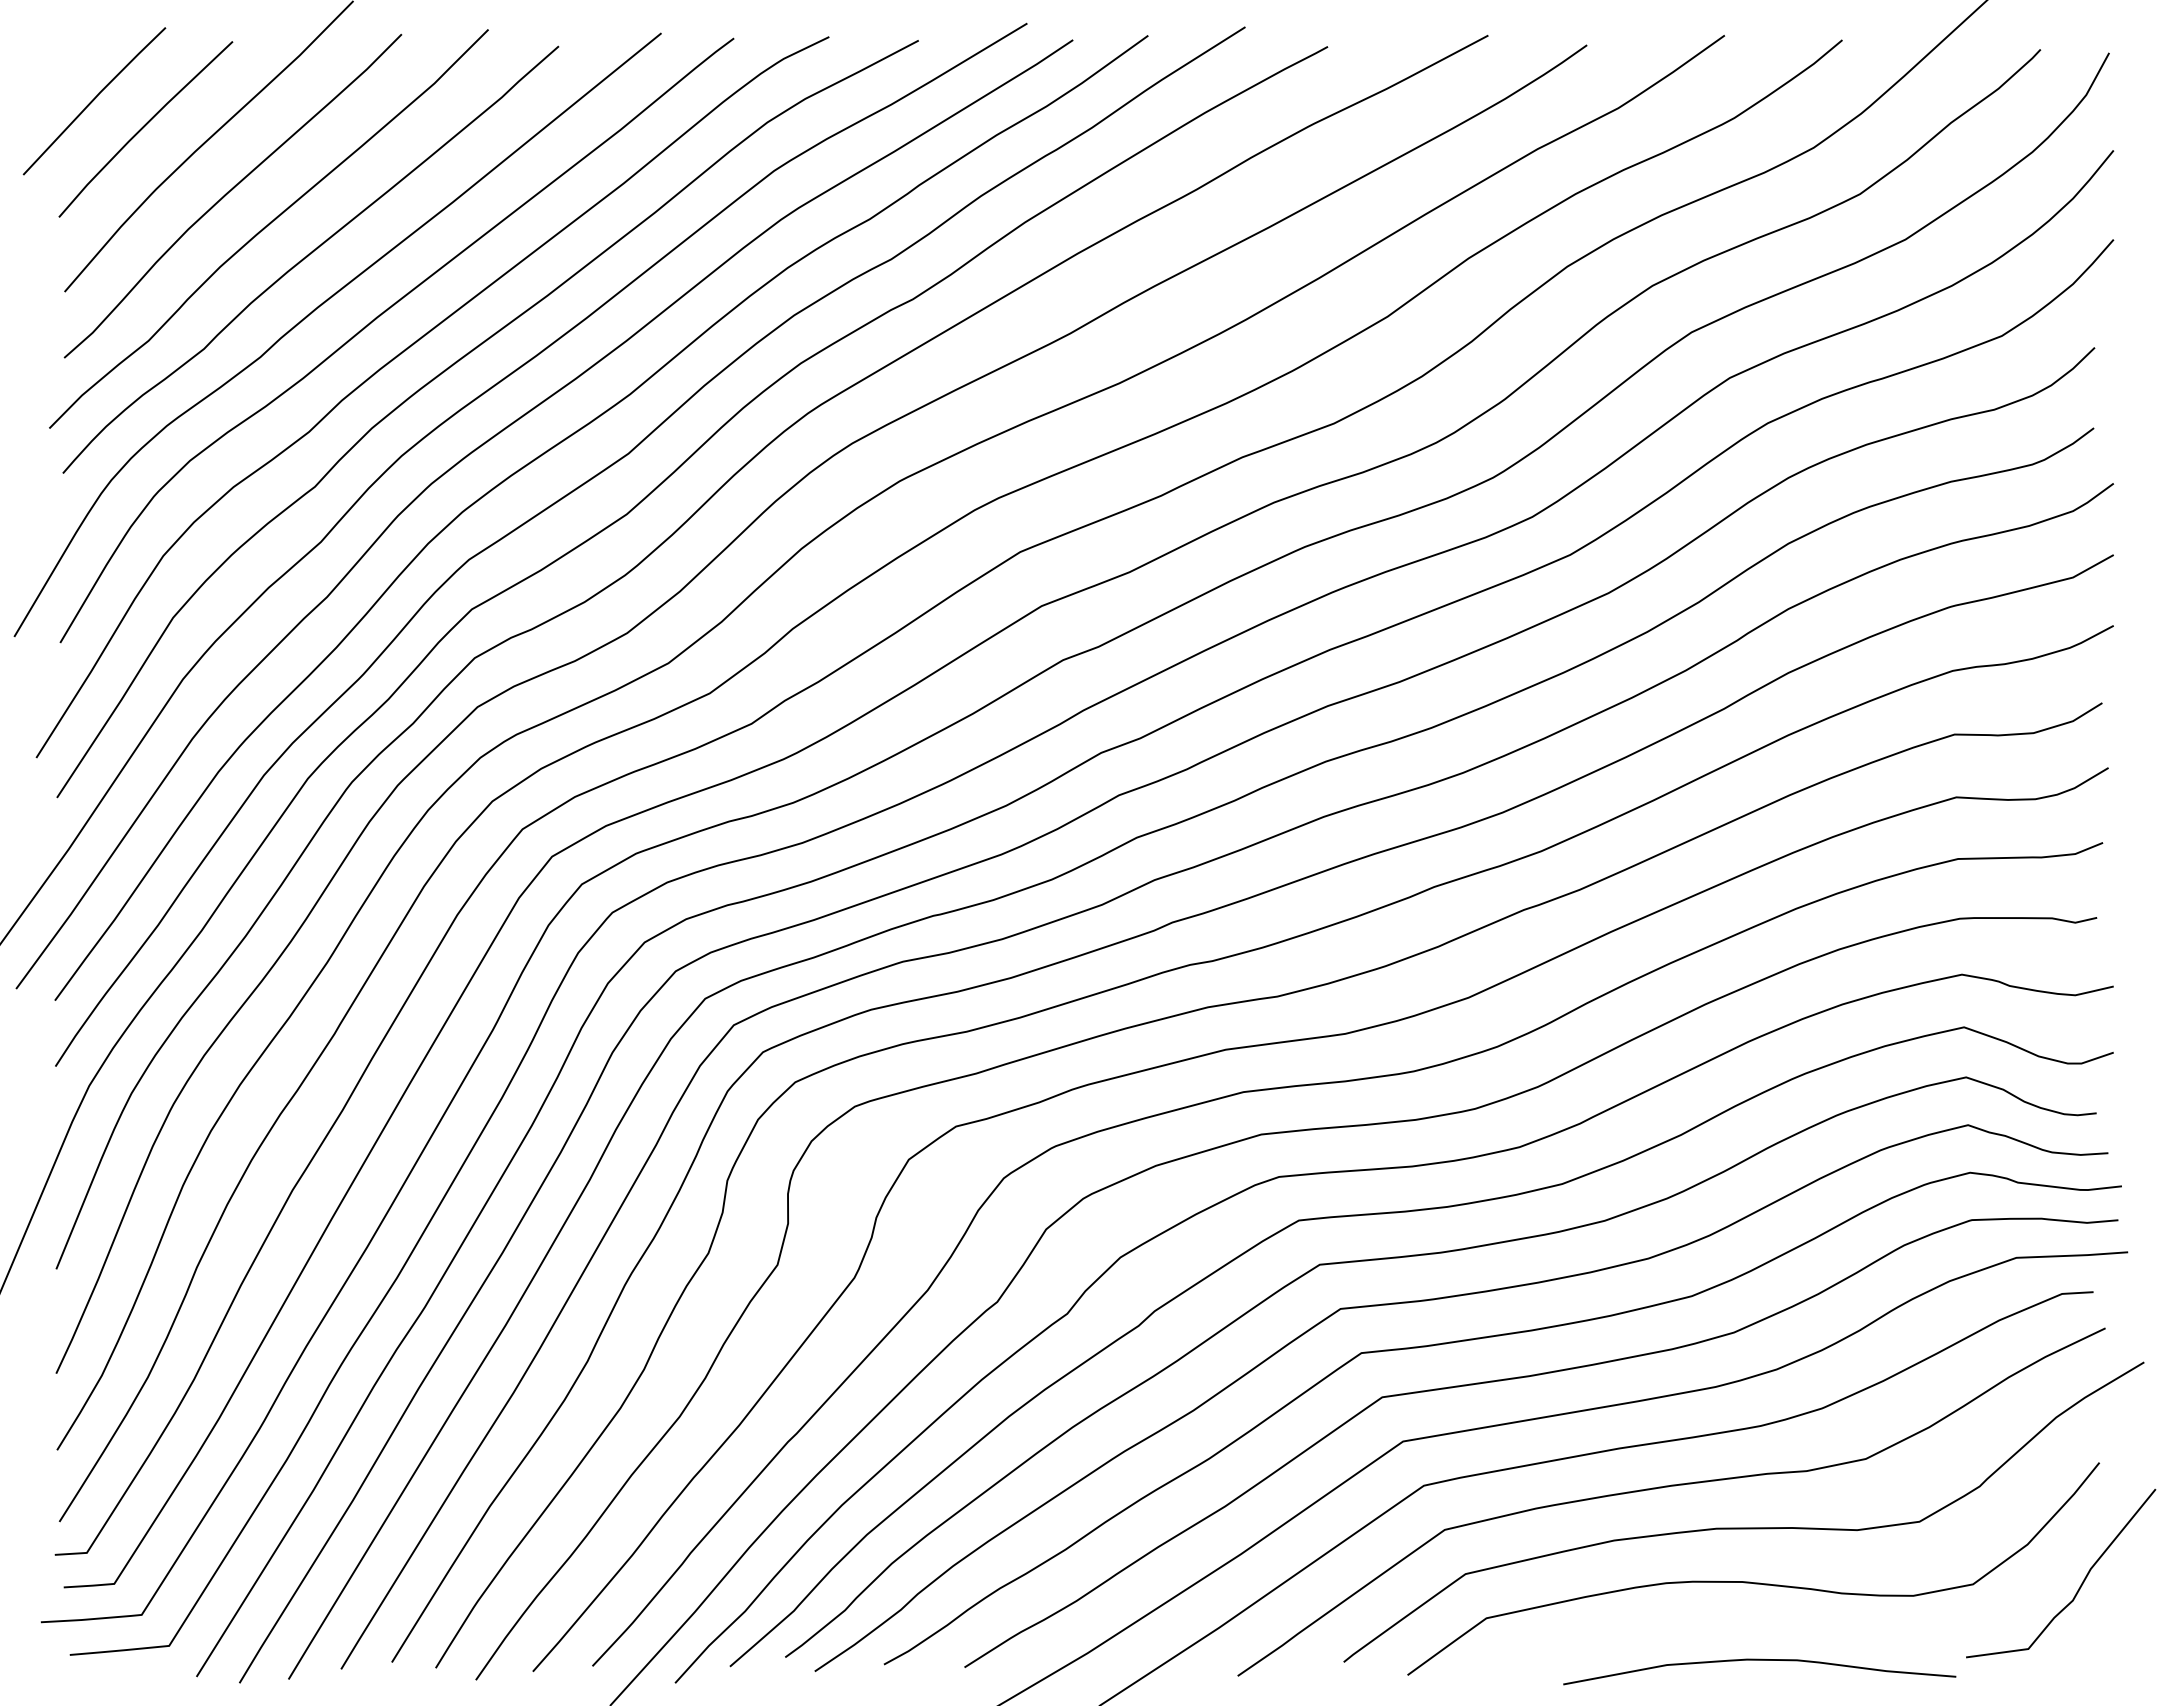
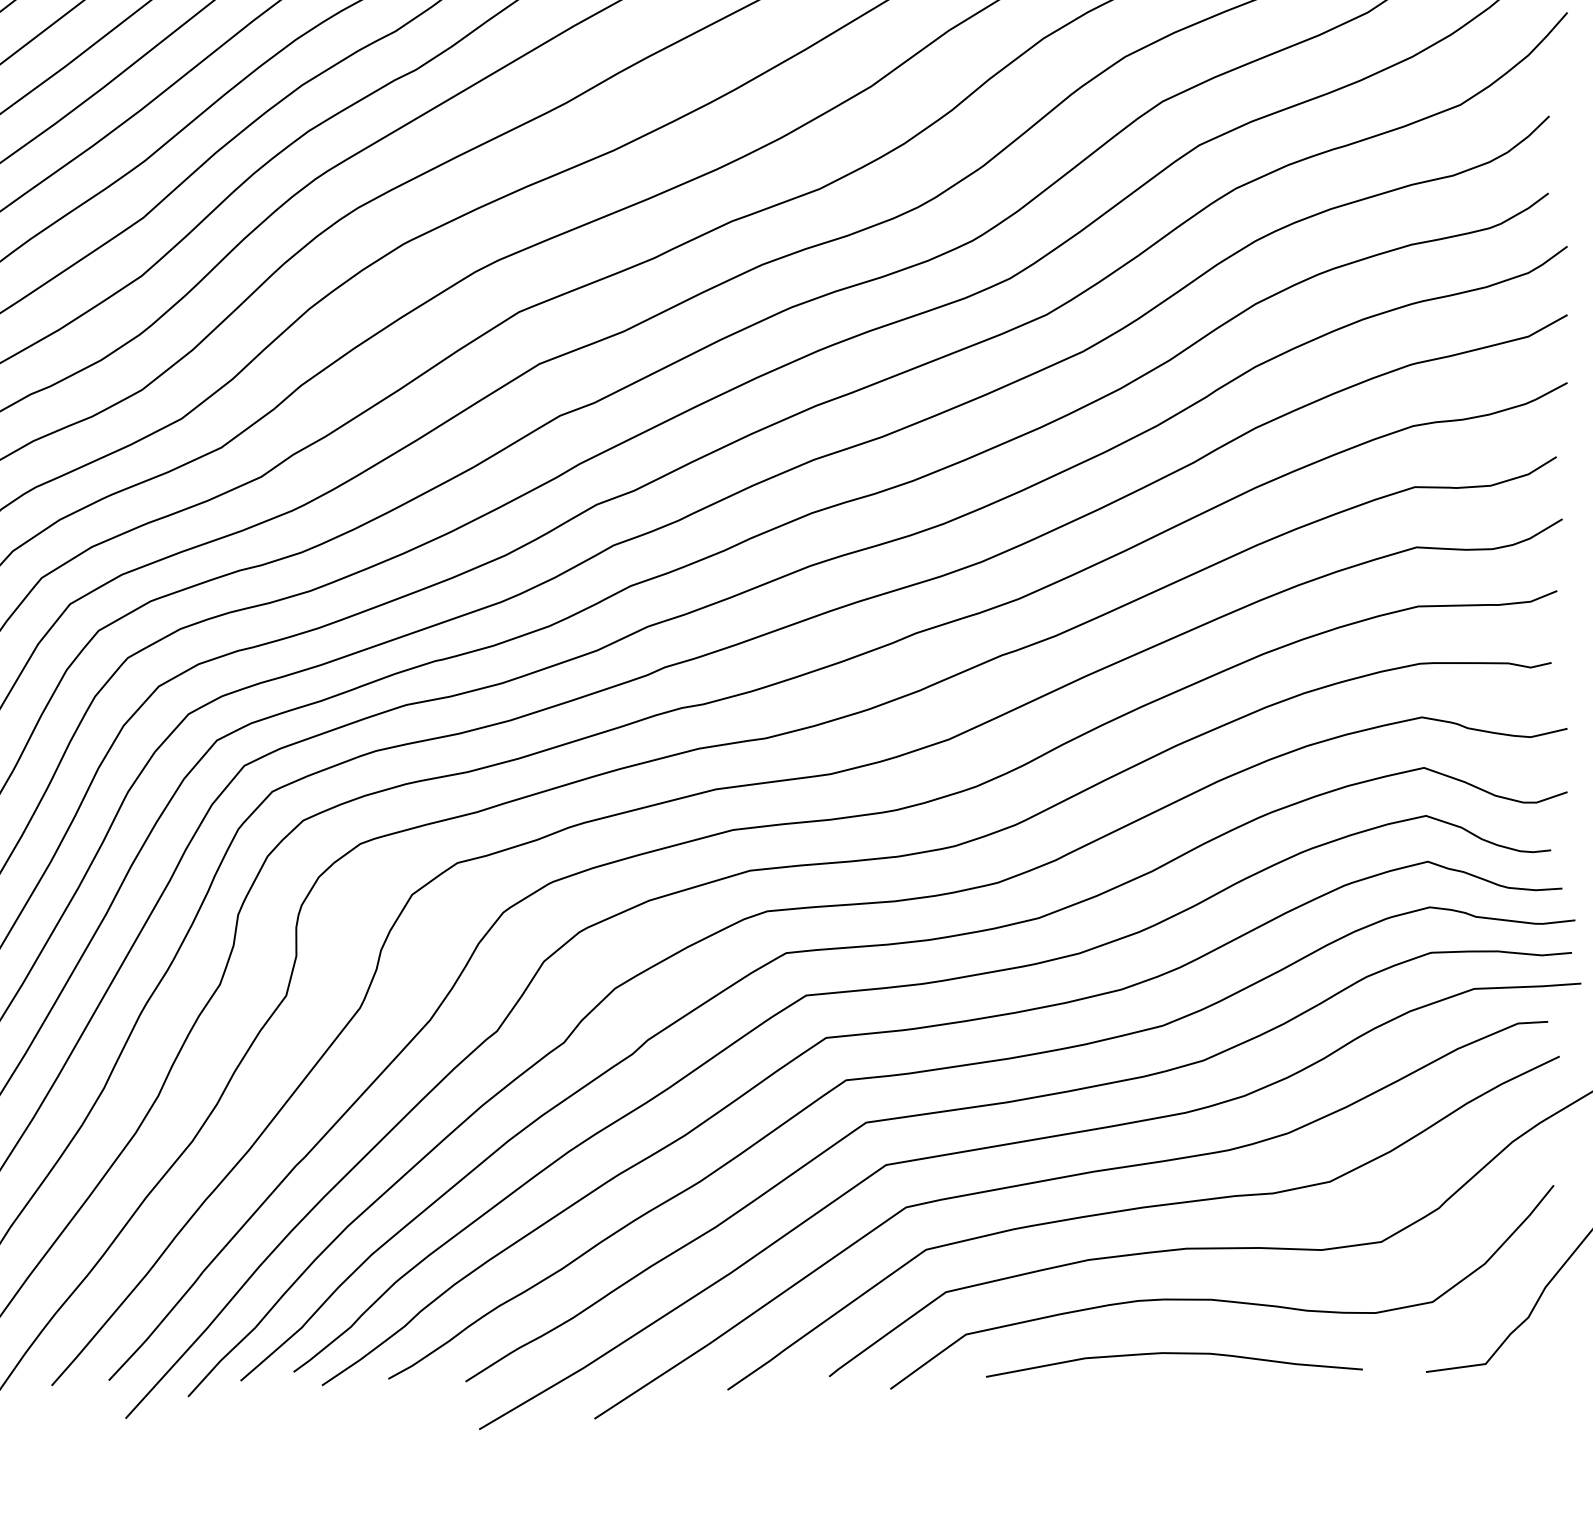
curve: (1759, 1660) -> (1174, 1353), moved

